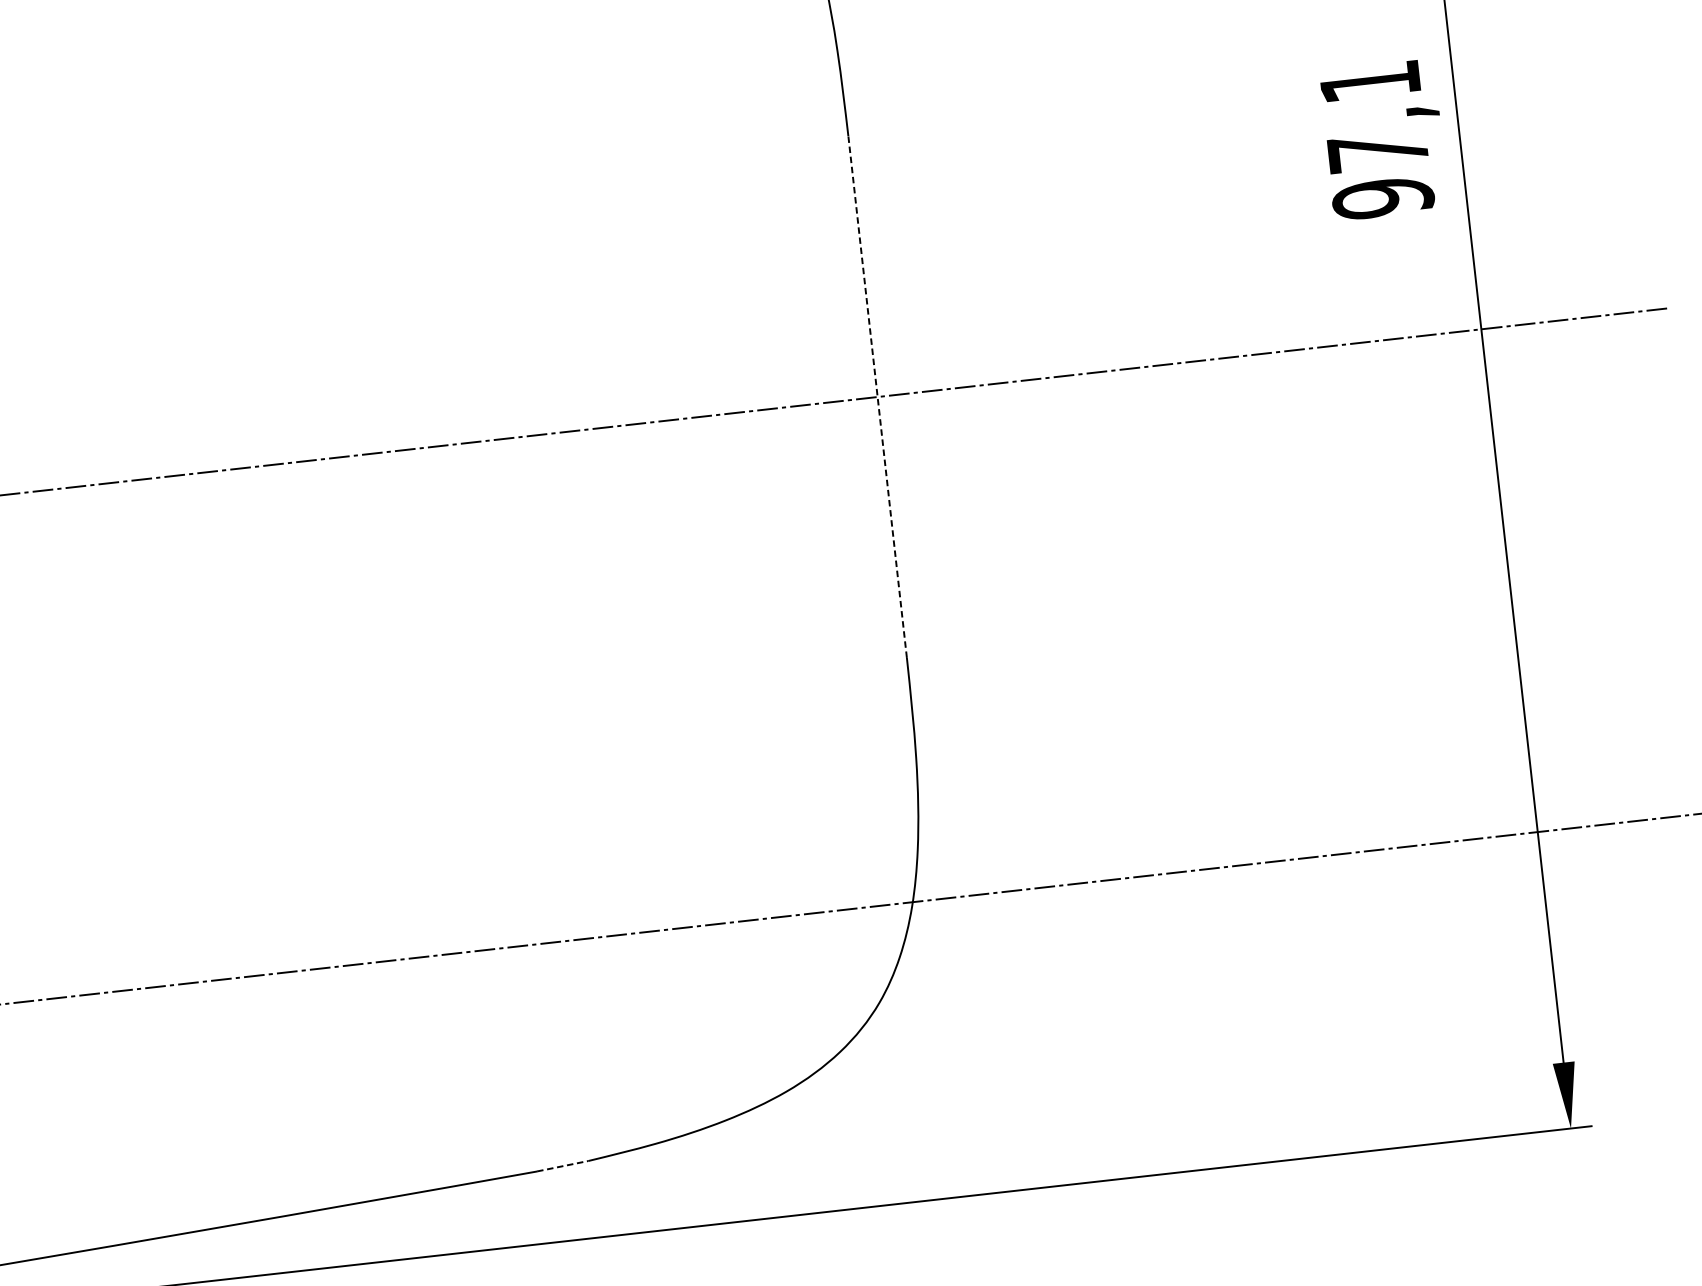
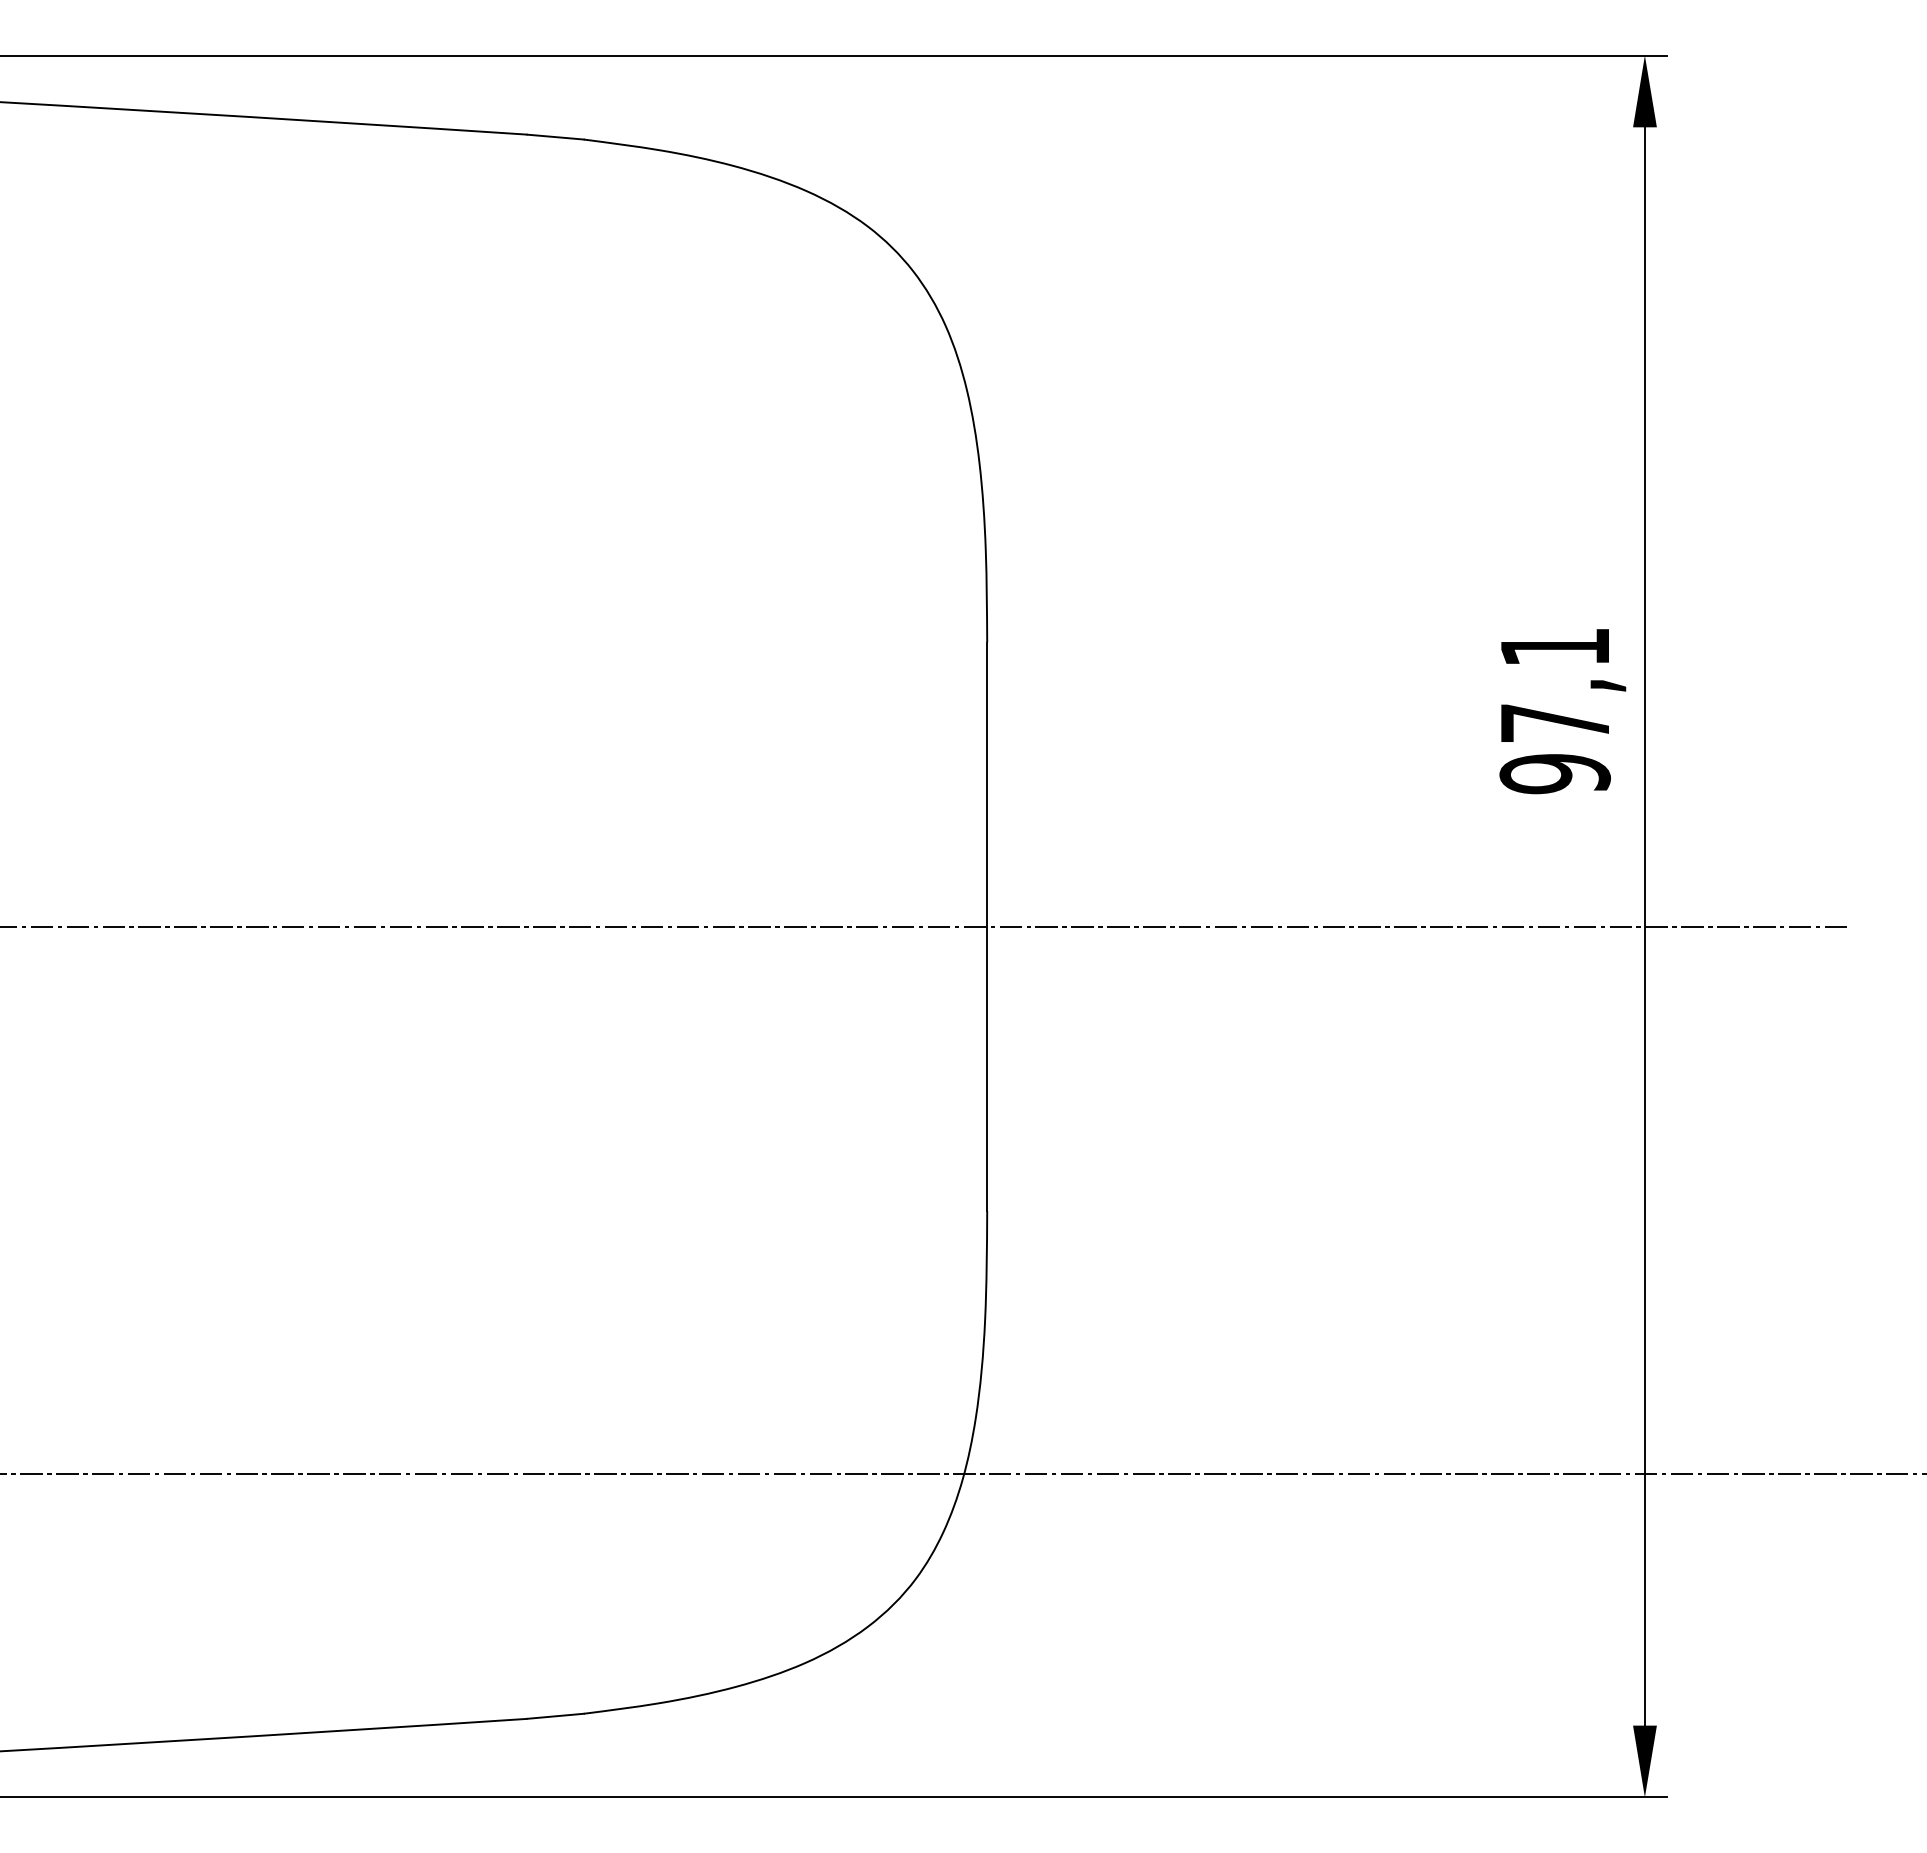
line: (877, 396) -> (987, 926), dashed -> solid
line: (563, 1166) -> (556, 1716), dashed -> solid

